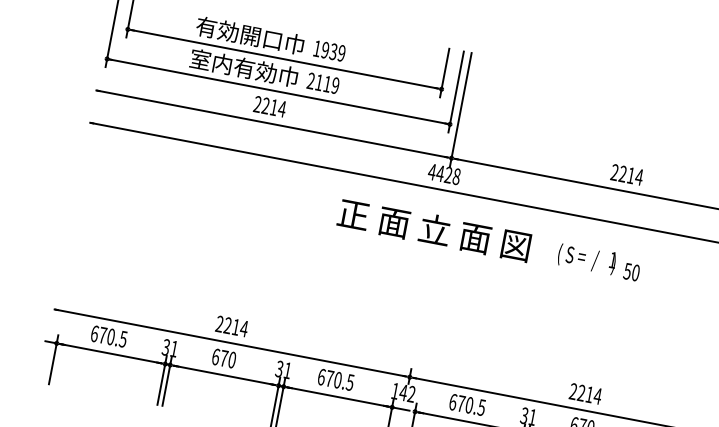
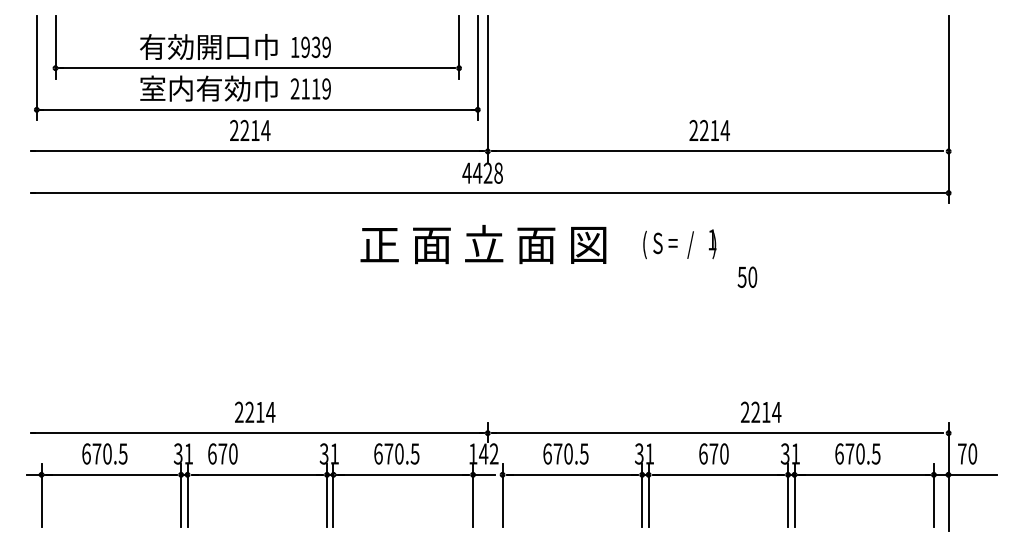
text: (631, 271) -> (747, 276), moved
text: (223, 358) -> (222, 453), moved
text: (586, 393) -> (761, 411), moved

